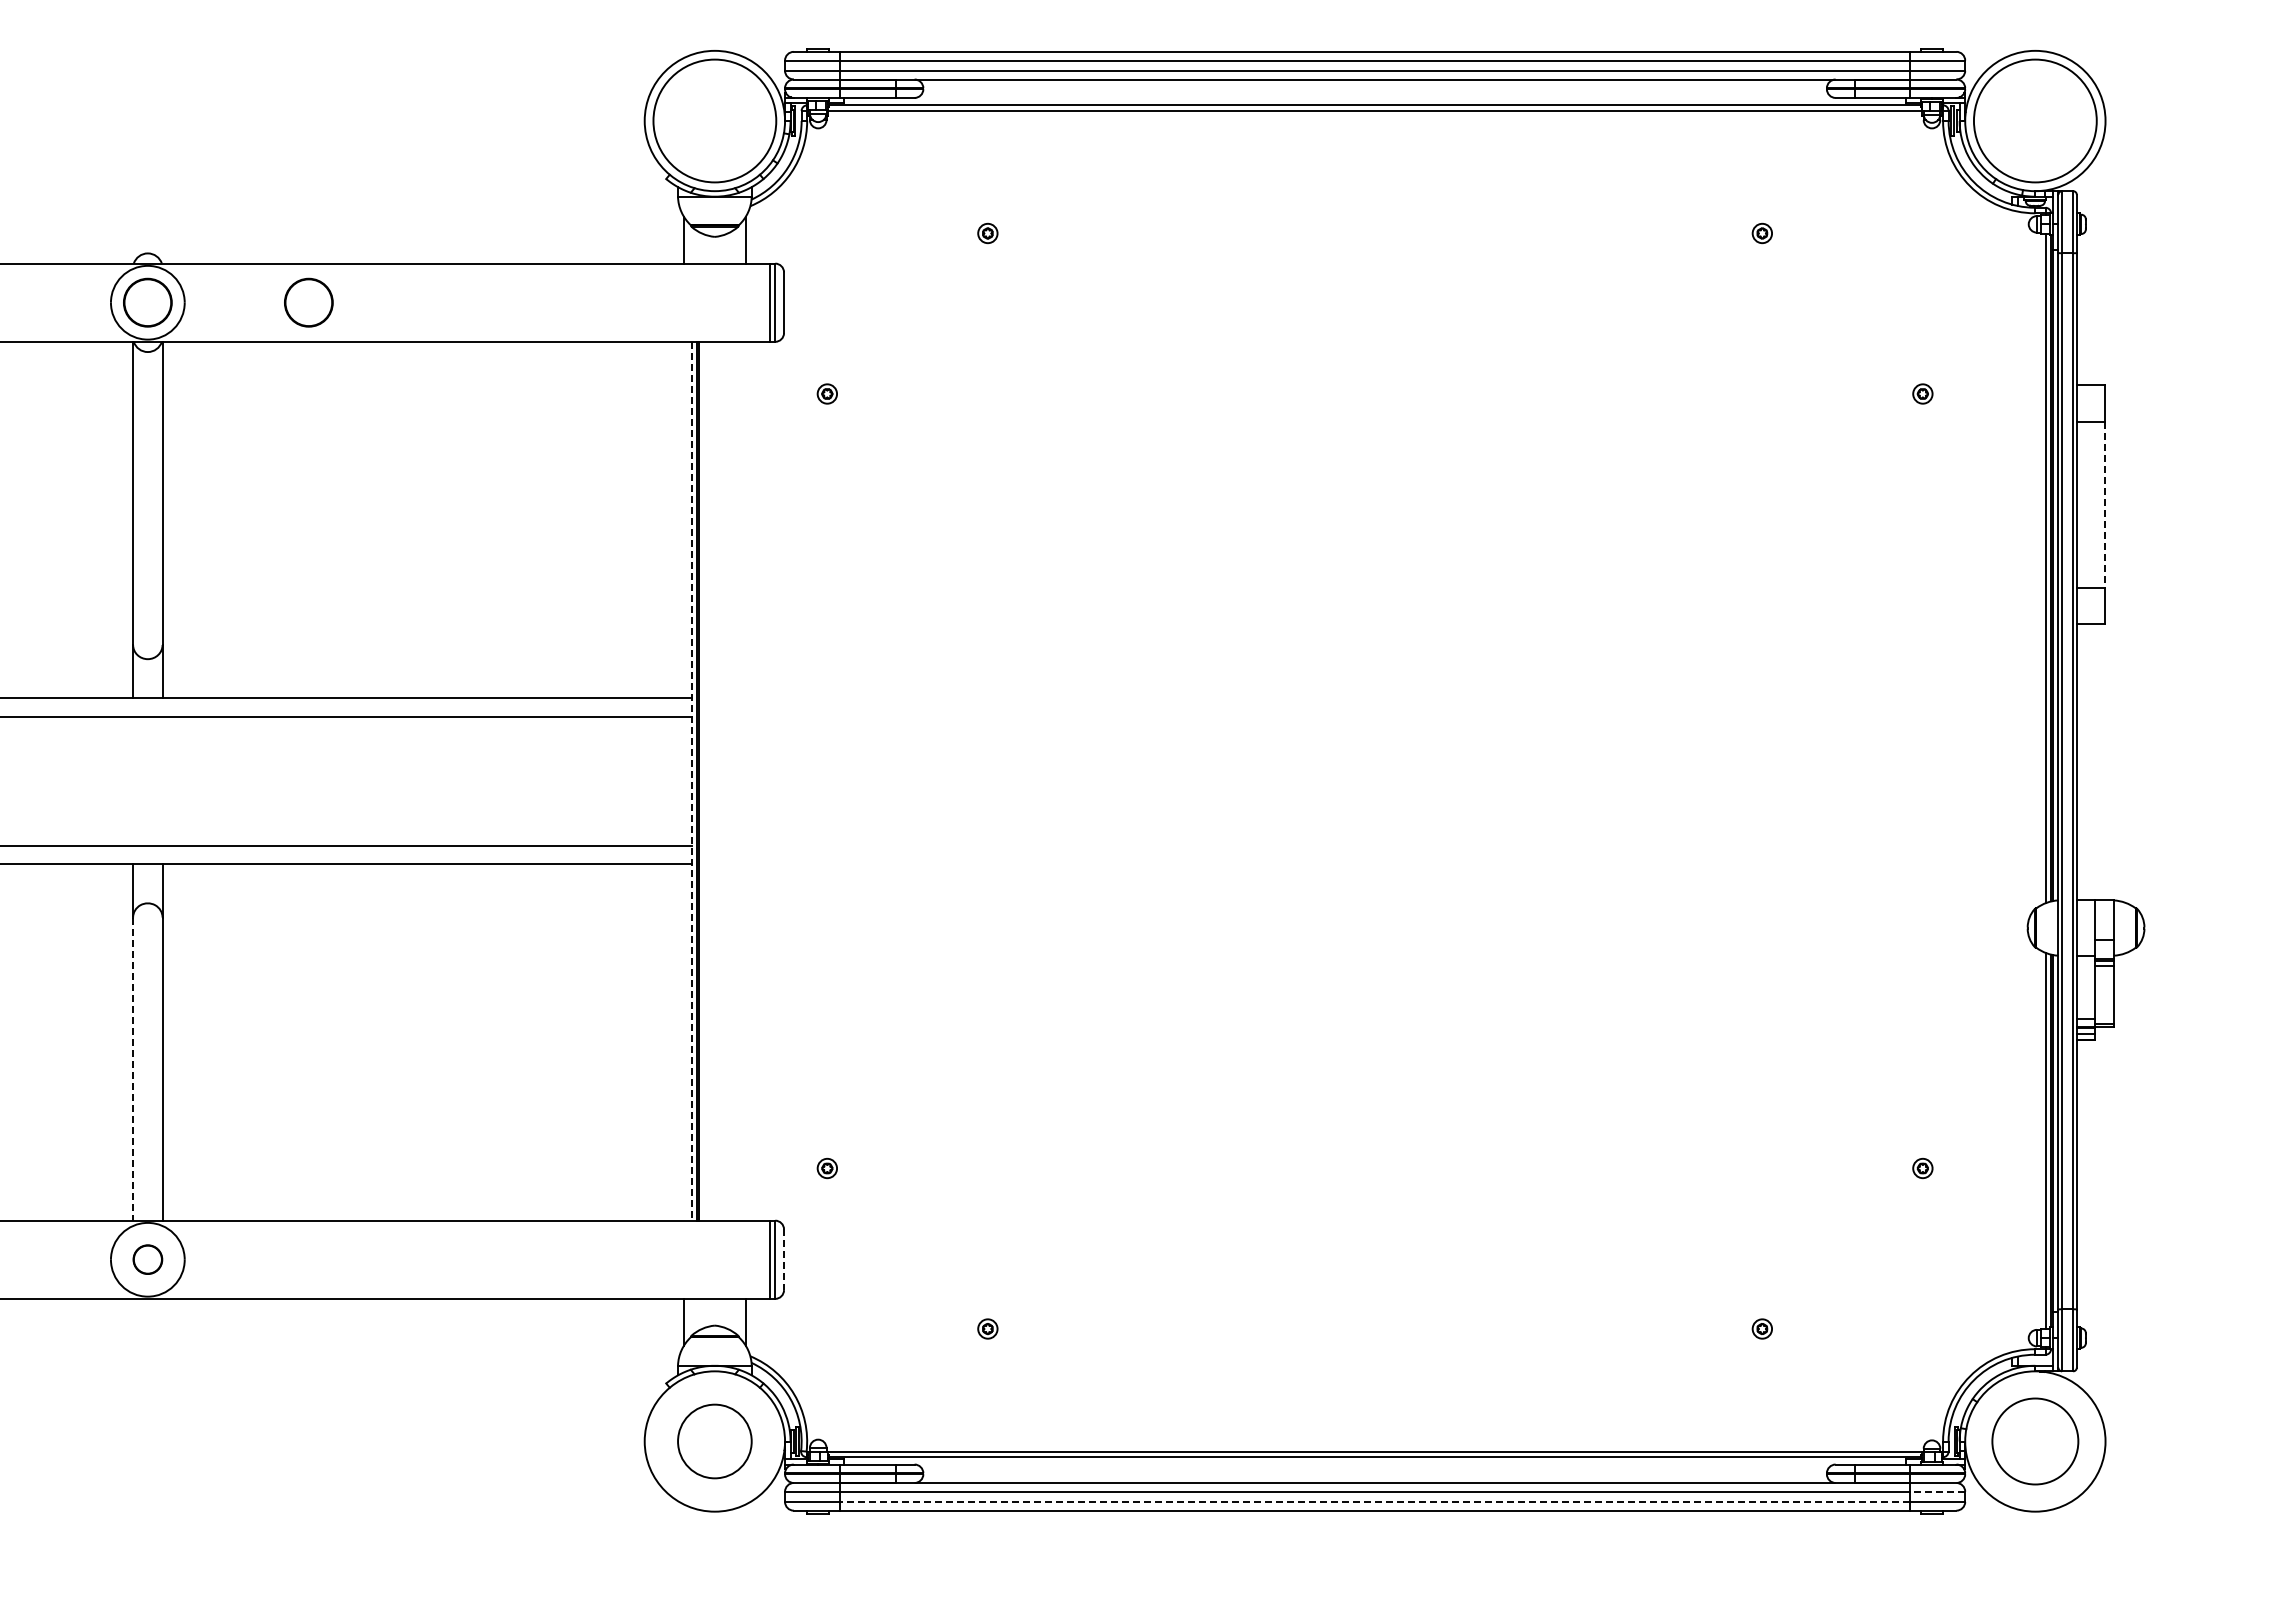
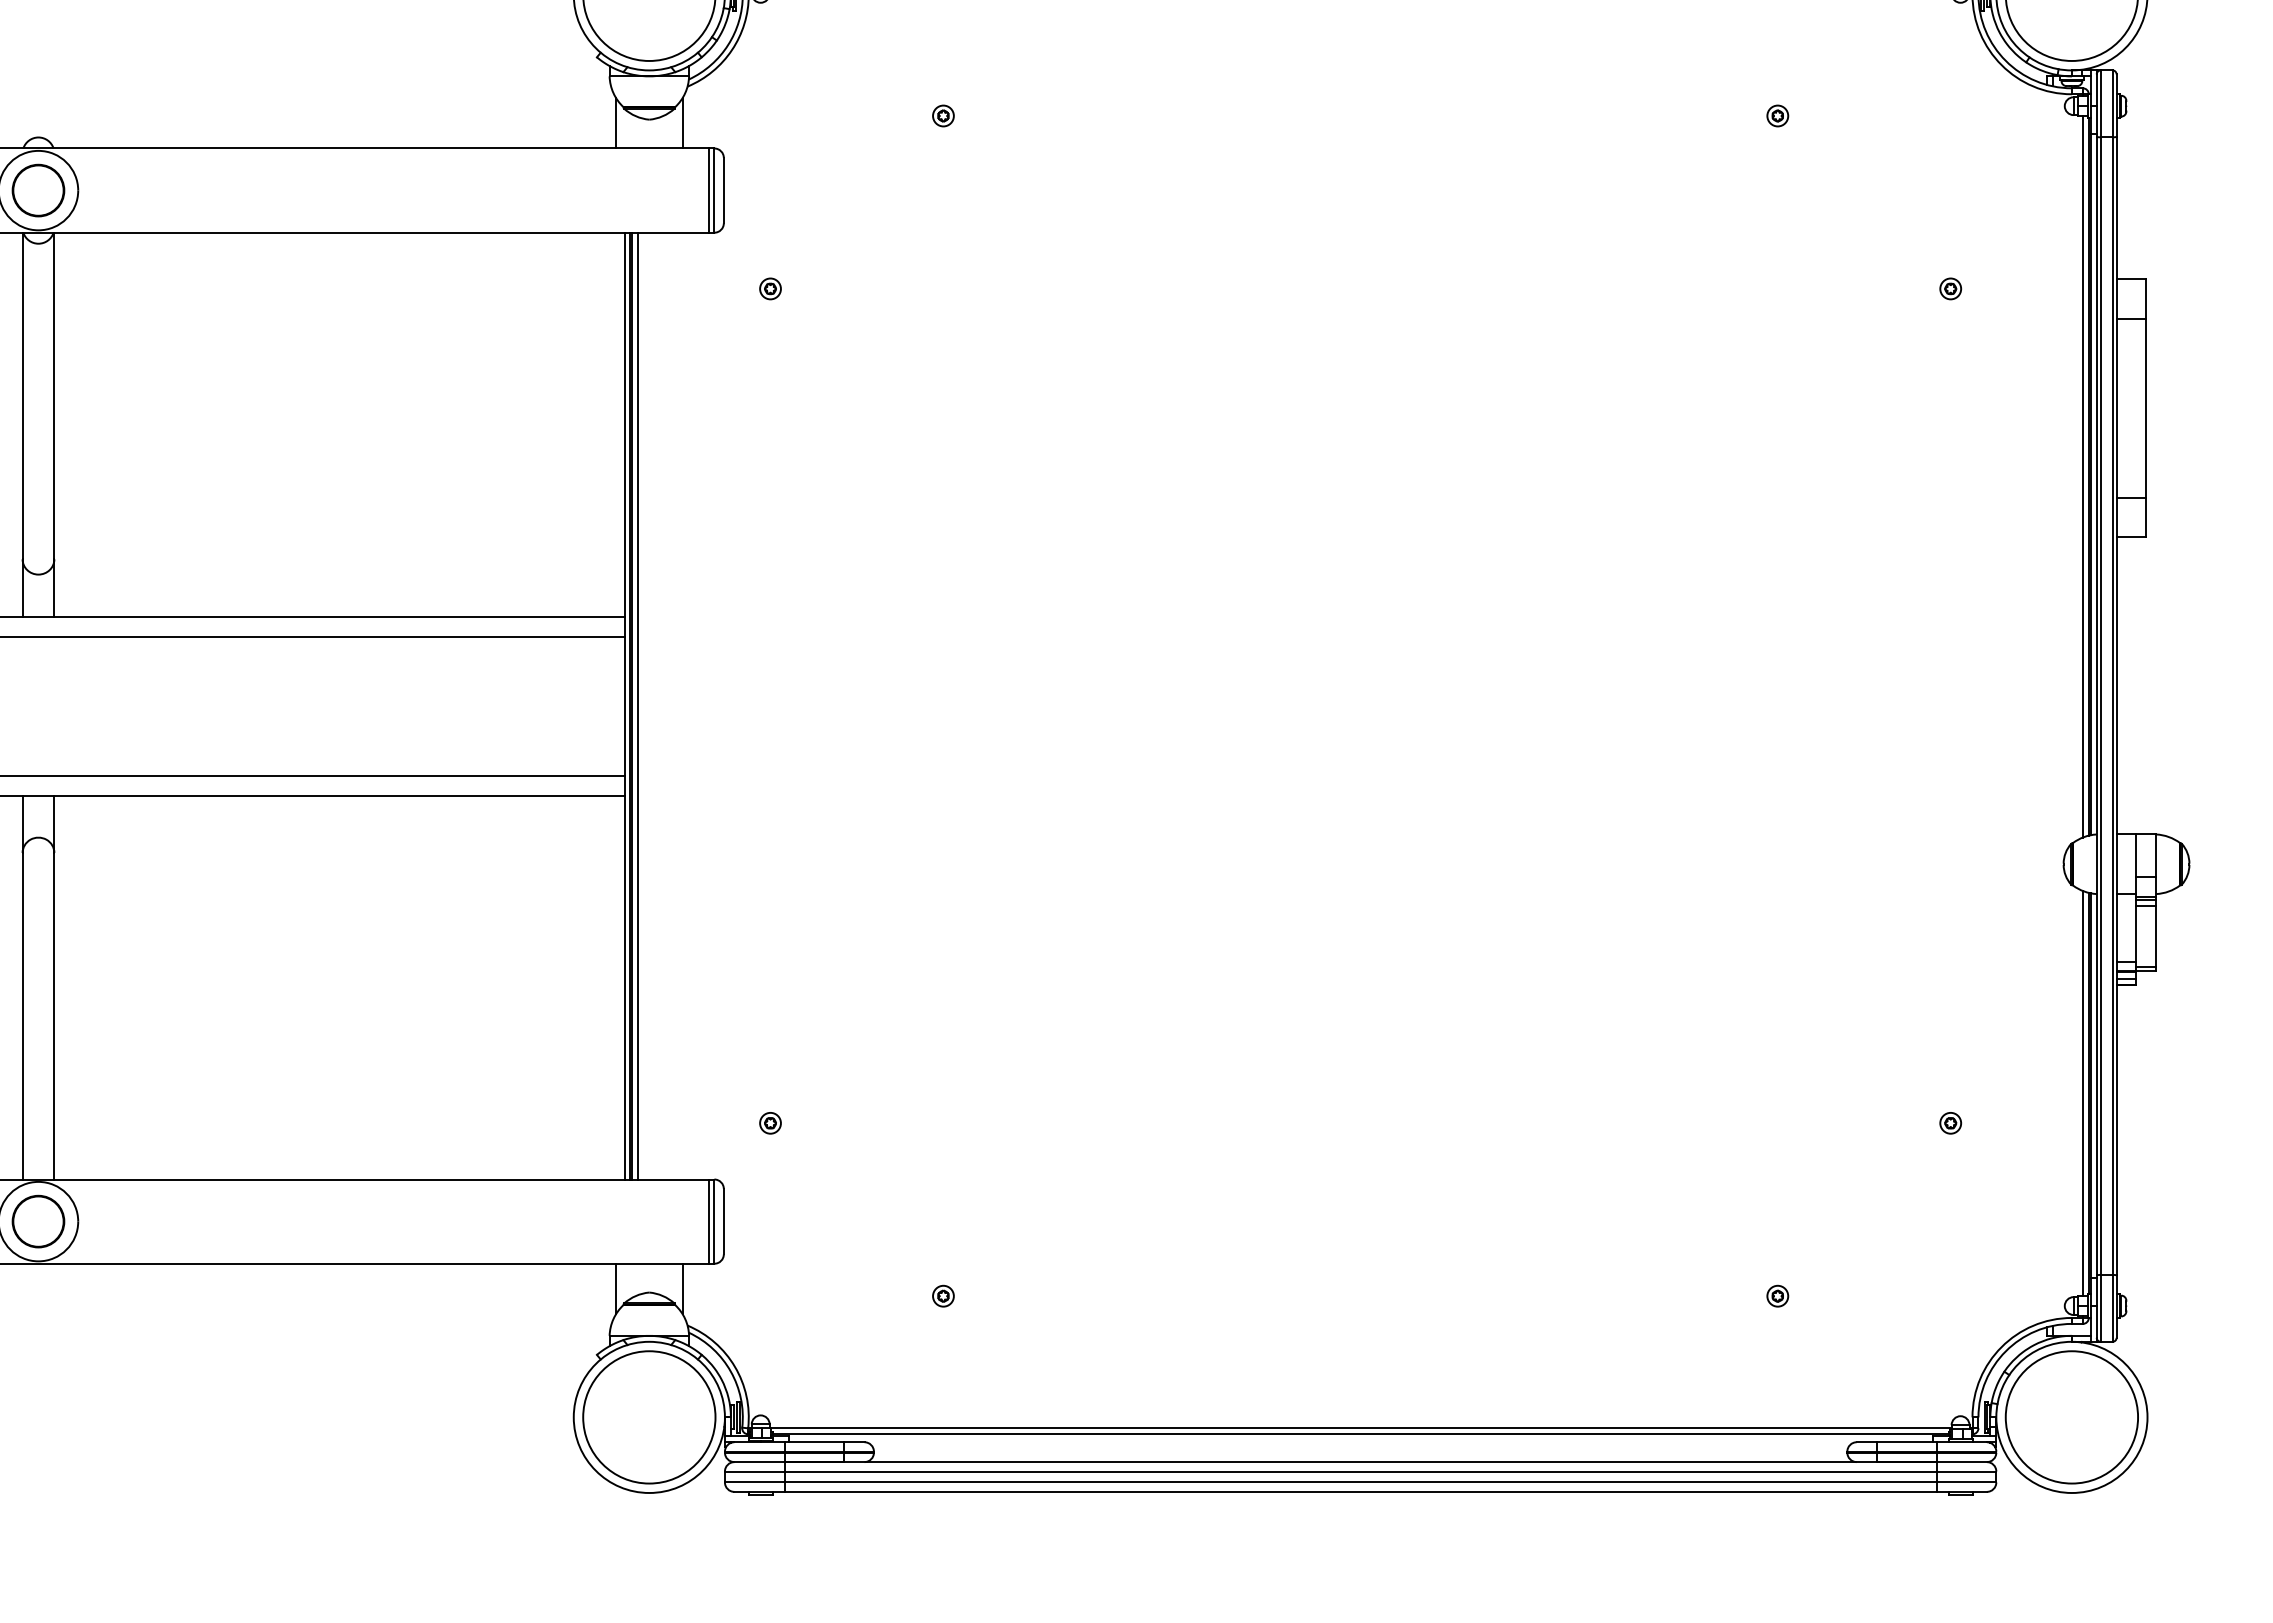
part: (308, 302) -> (211, 190), removed
line: (2104, 504) -> (2146, 407), dashed -> solid
line: (704, 780) -> (638, 705), added
line: (691, 781) -> (624, 706), dashed -> solid
line: (133, 1069) -> (23, 1016), dashed -> solid
part: (147, 1259) -> (38, 1221), size x1.67
line: (784, 1260) -> (724, 1222), dashed -> solid
circle: (714, 1441) -> (648, 1417), size x1.67
circle: (2034, 1441) -> (2070, 1417), size x1.43
line: (1937, 1491) -> (1966, 1471), dashed -> solid
line: (1375, 1501) -> (1361, 1482), dashed -> solid

